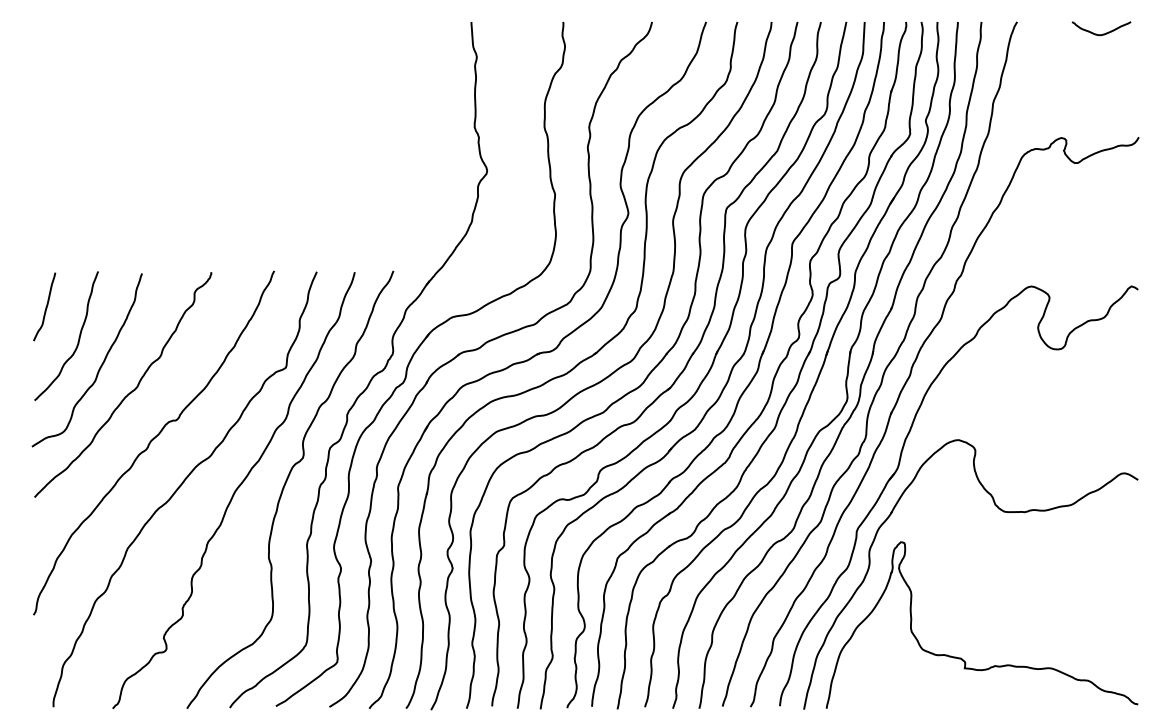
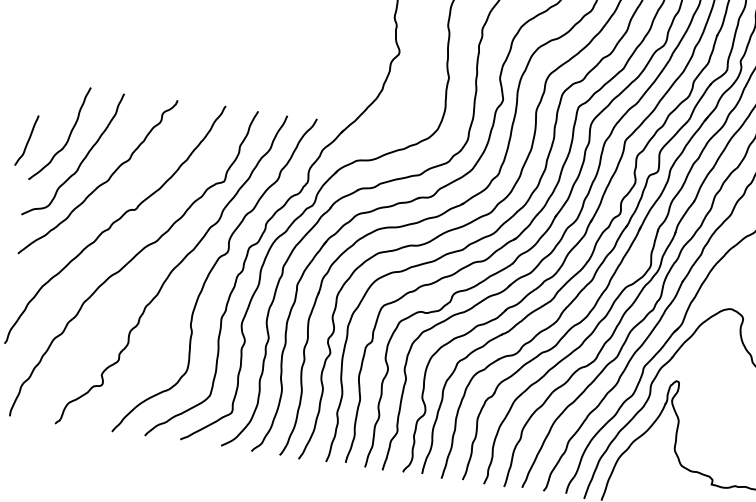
curve: (45, 307) -> (27, 141), moved

